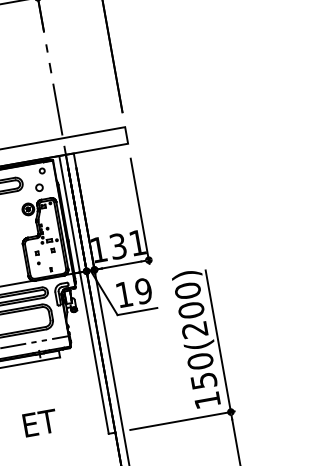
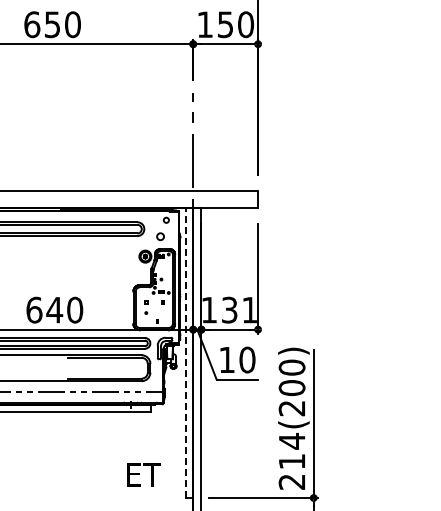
text: (143, 290) -> (247, 359), 19 -> 10
line: (84, 295) -> (186, 353), solid -> dashed
text: (203, 380) -> (291, 461), 150(200) -> 214(200)
text: (39, 422) -> (143, 474), moved

